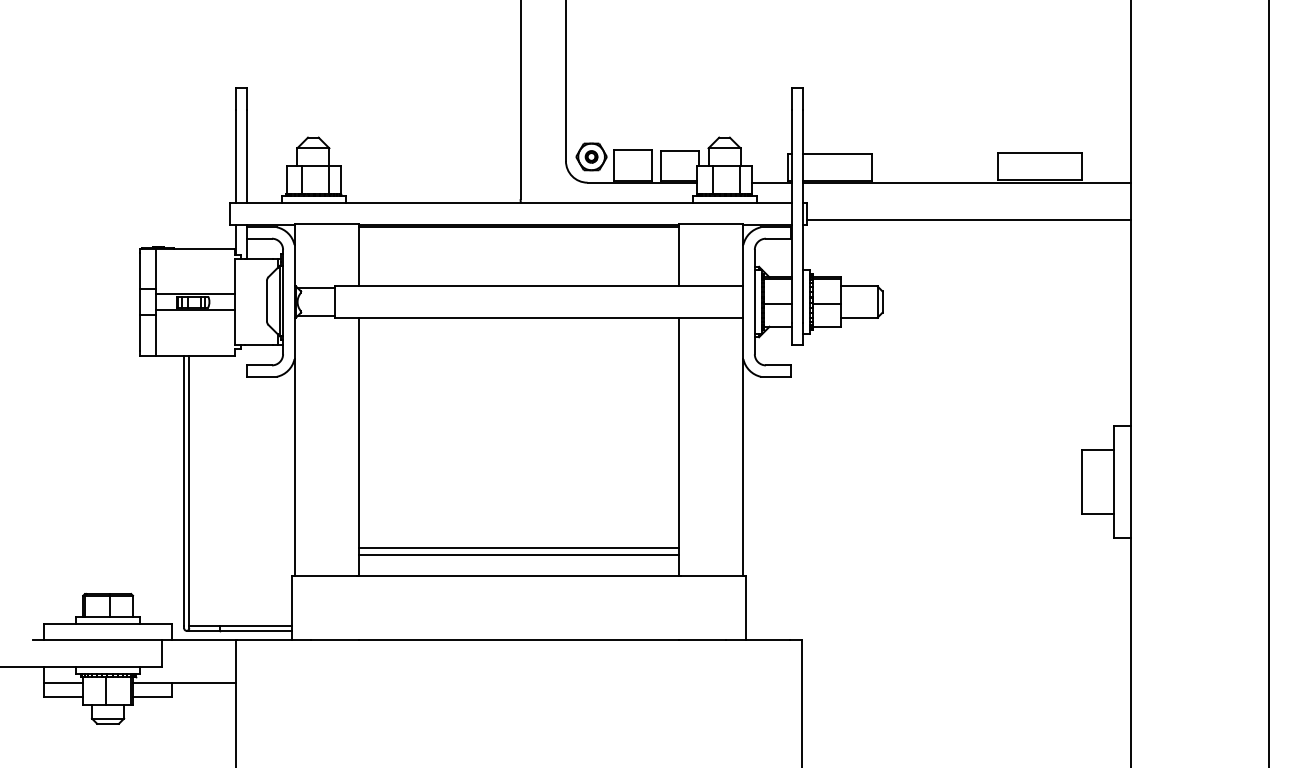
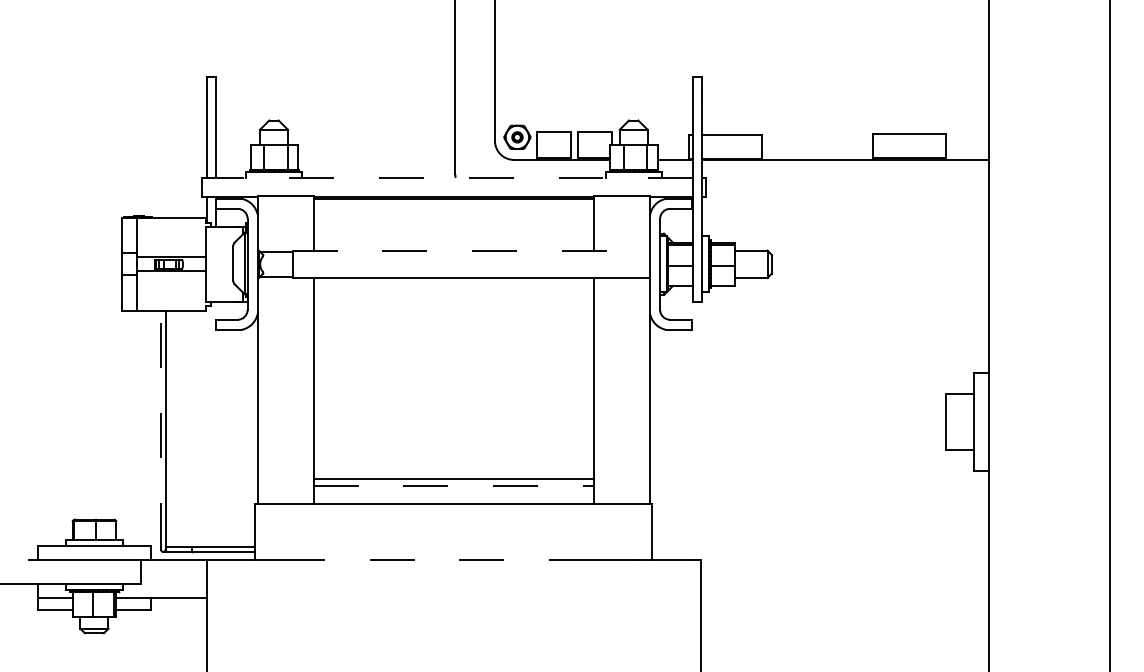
line: (511, 202) -> (447, 177), solid -> dashed
line: (967, 219) -> (846, 192), removed
line: (539, 286) -> (471, 250), solid -> dashed
line: (184, 489) -> (161, 428), solid -> dashed
line: (519, 554) -> (454, 485), solid -> dashed
line: (518, 640) -> (453, 560), solid -> dashed

